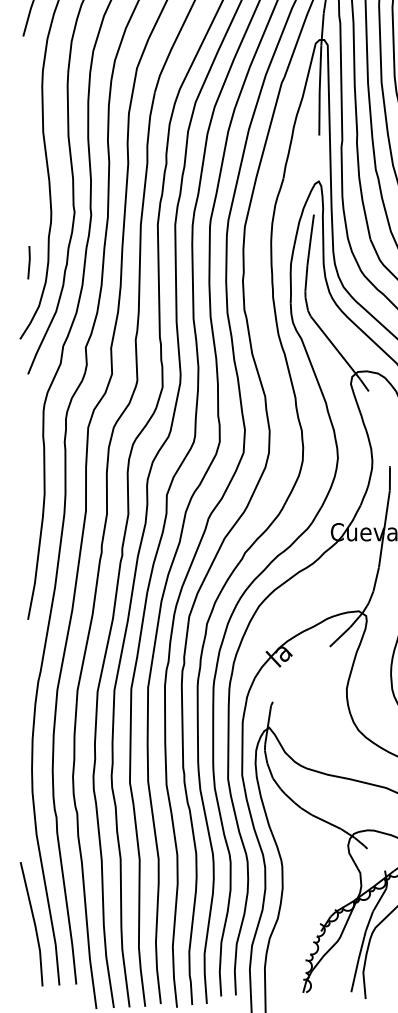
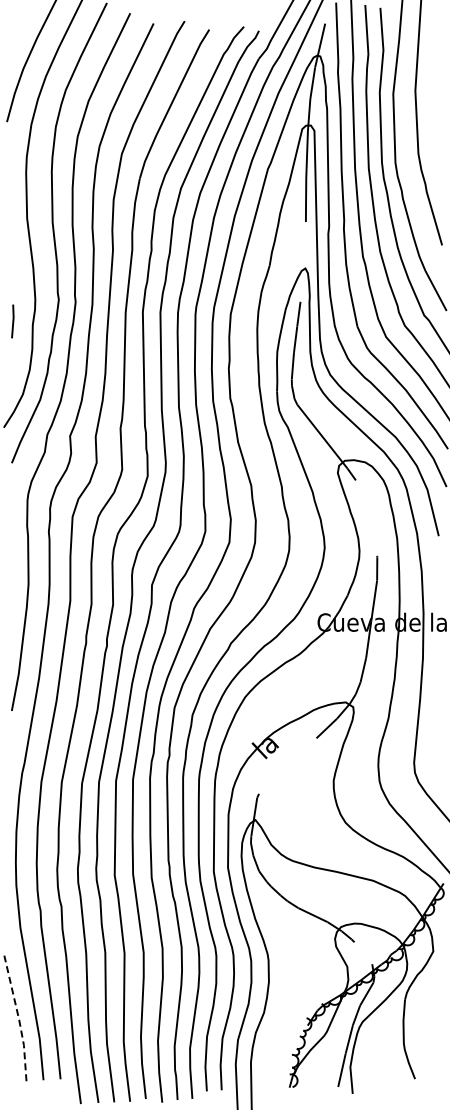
line: (28, 262) -> (12, 321), moved
line: (35, 925) -> (19, 1019), solid -> dashed

